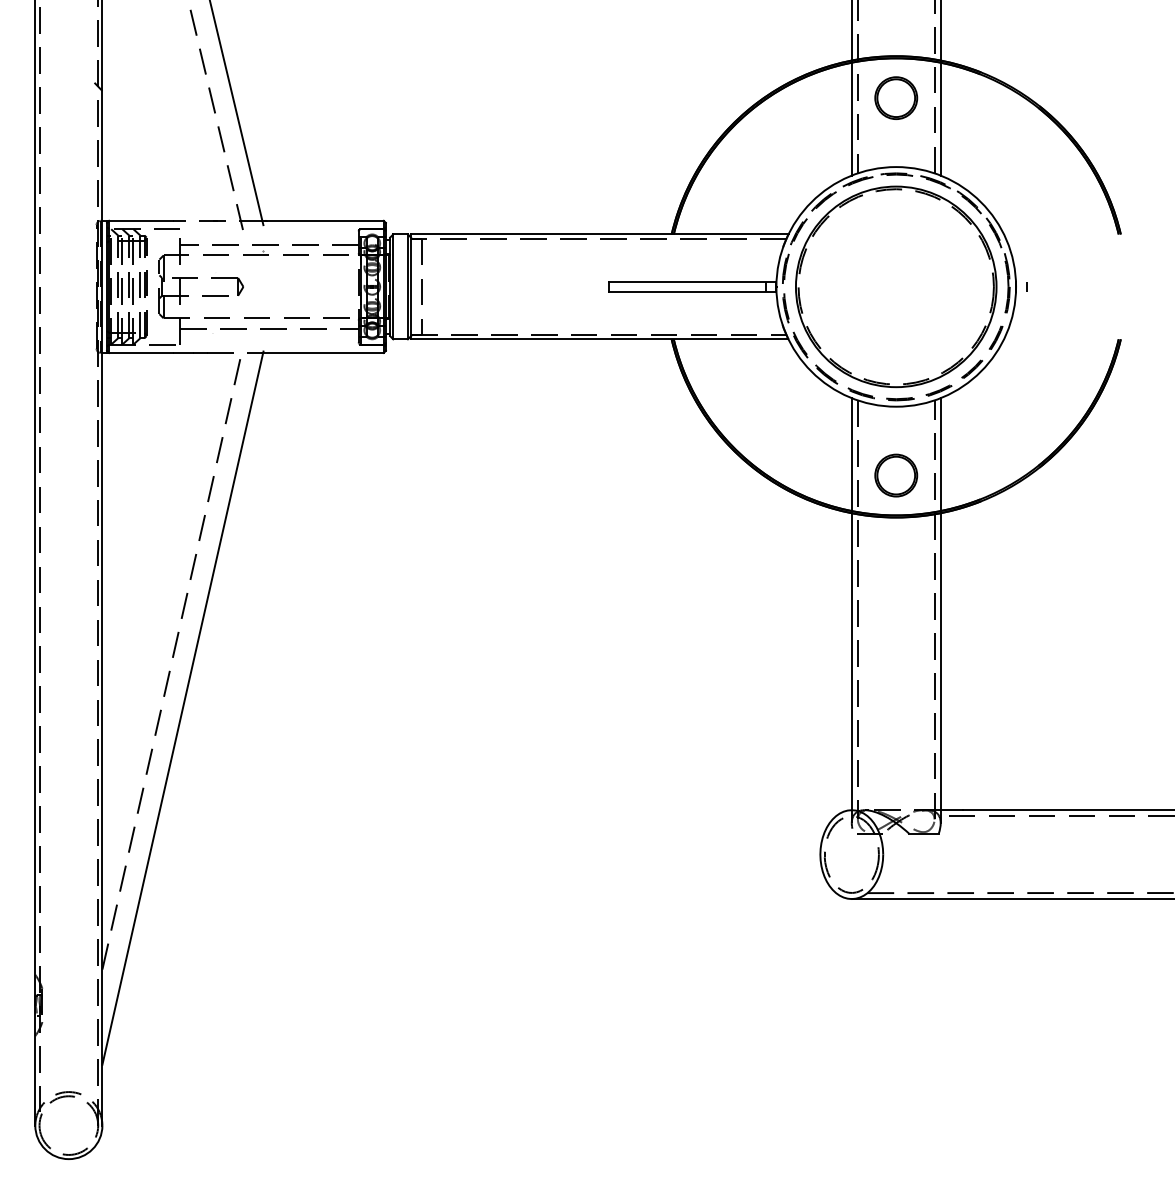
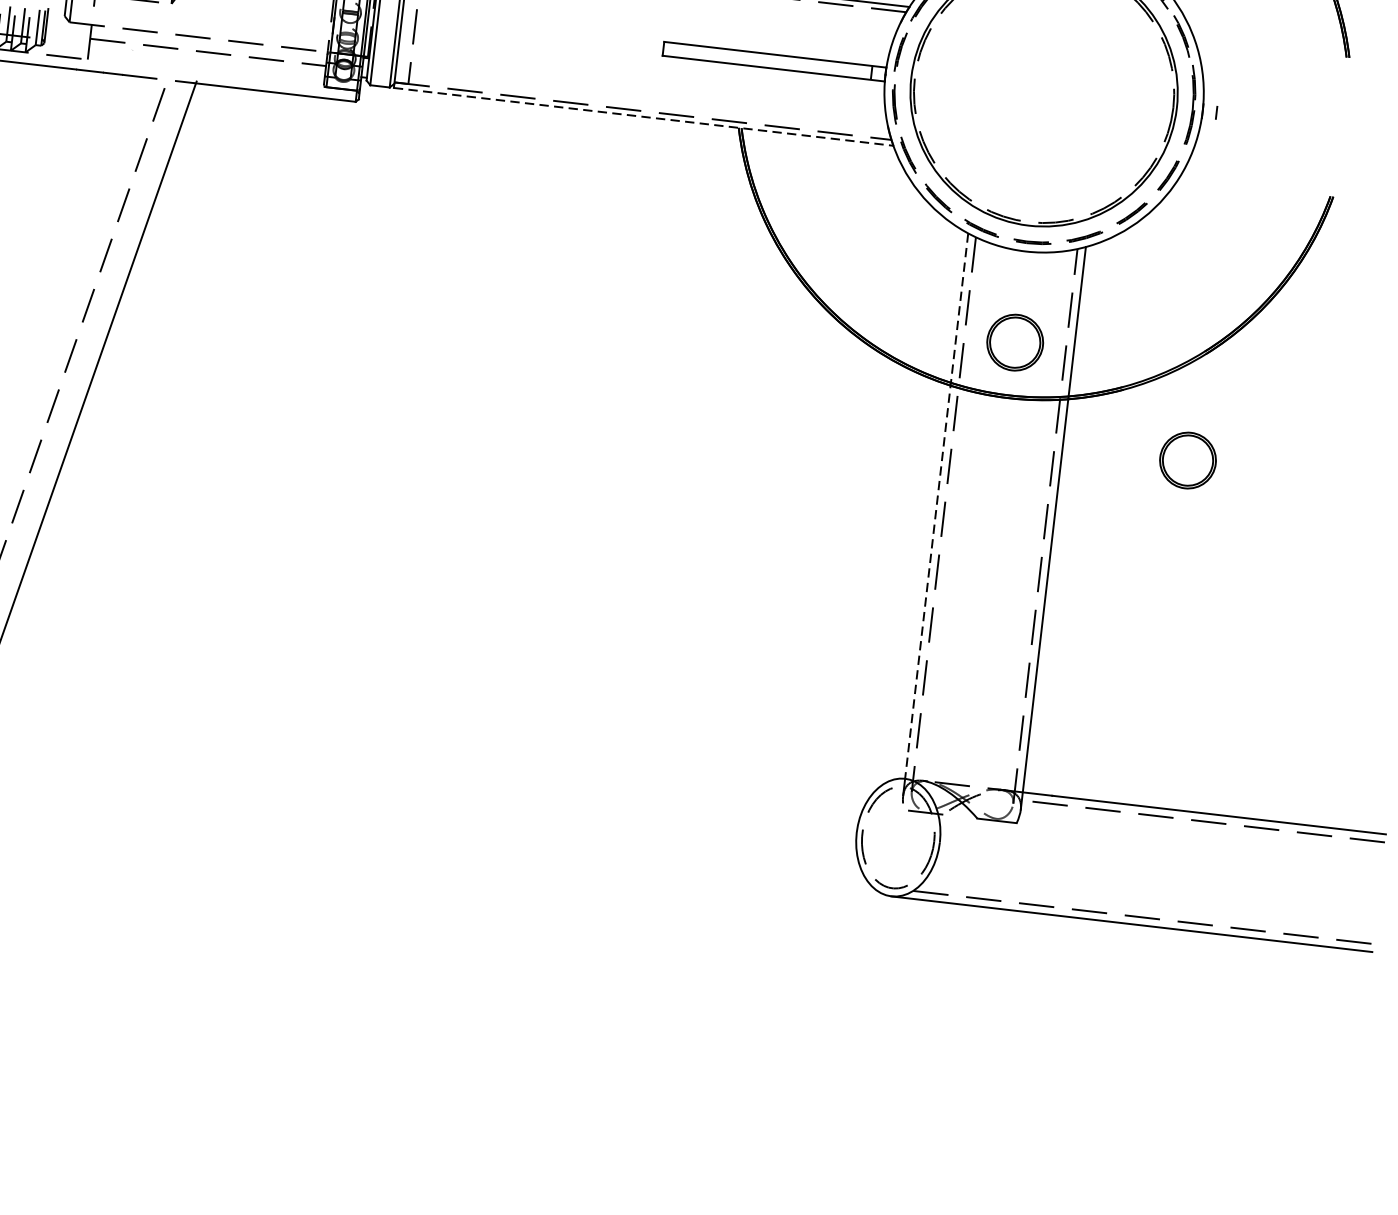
line: (599, 339) -> (643, 117), solid -> dashed
part: (1035, 548) -> (1188, 460), added
line: (851, 604) -> (936, 506), solid -> dashed

